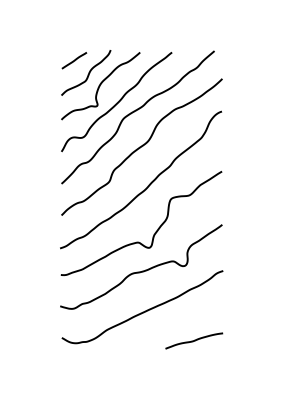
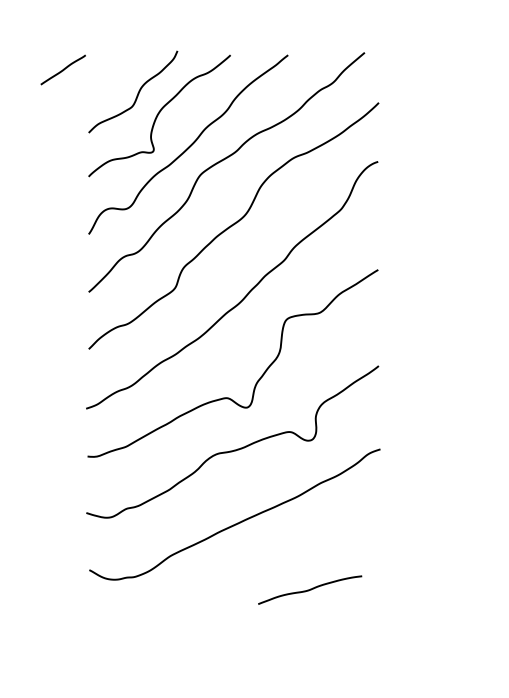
line: (74, 60) -> (63, 69), moved
curve: (194, 340) -> (310, 589), moved

